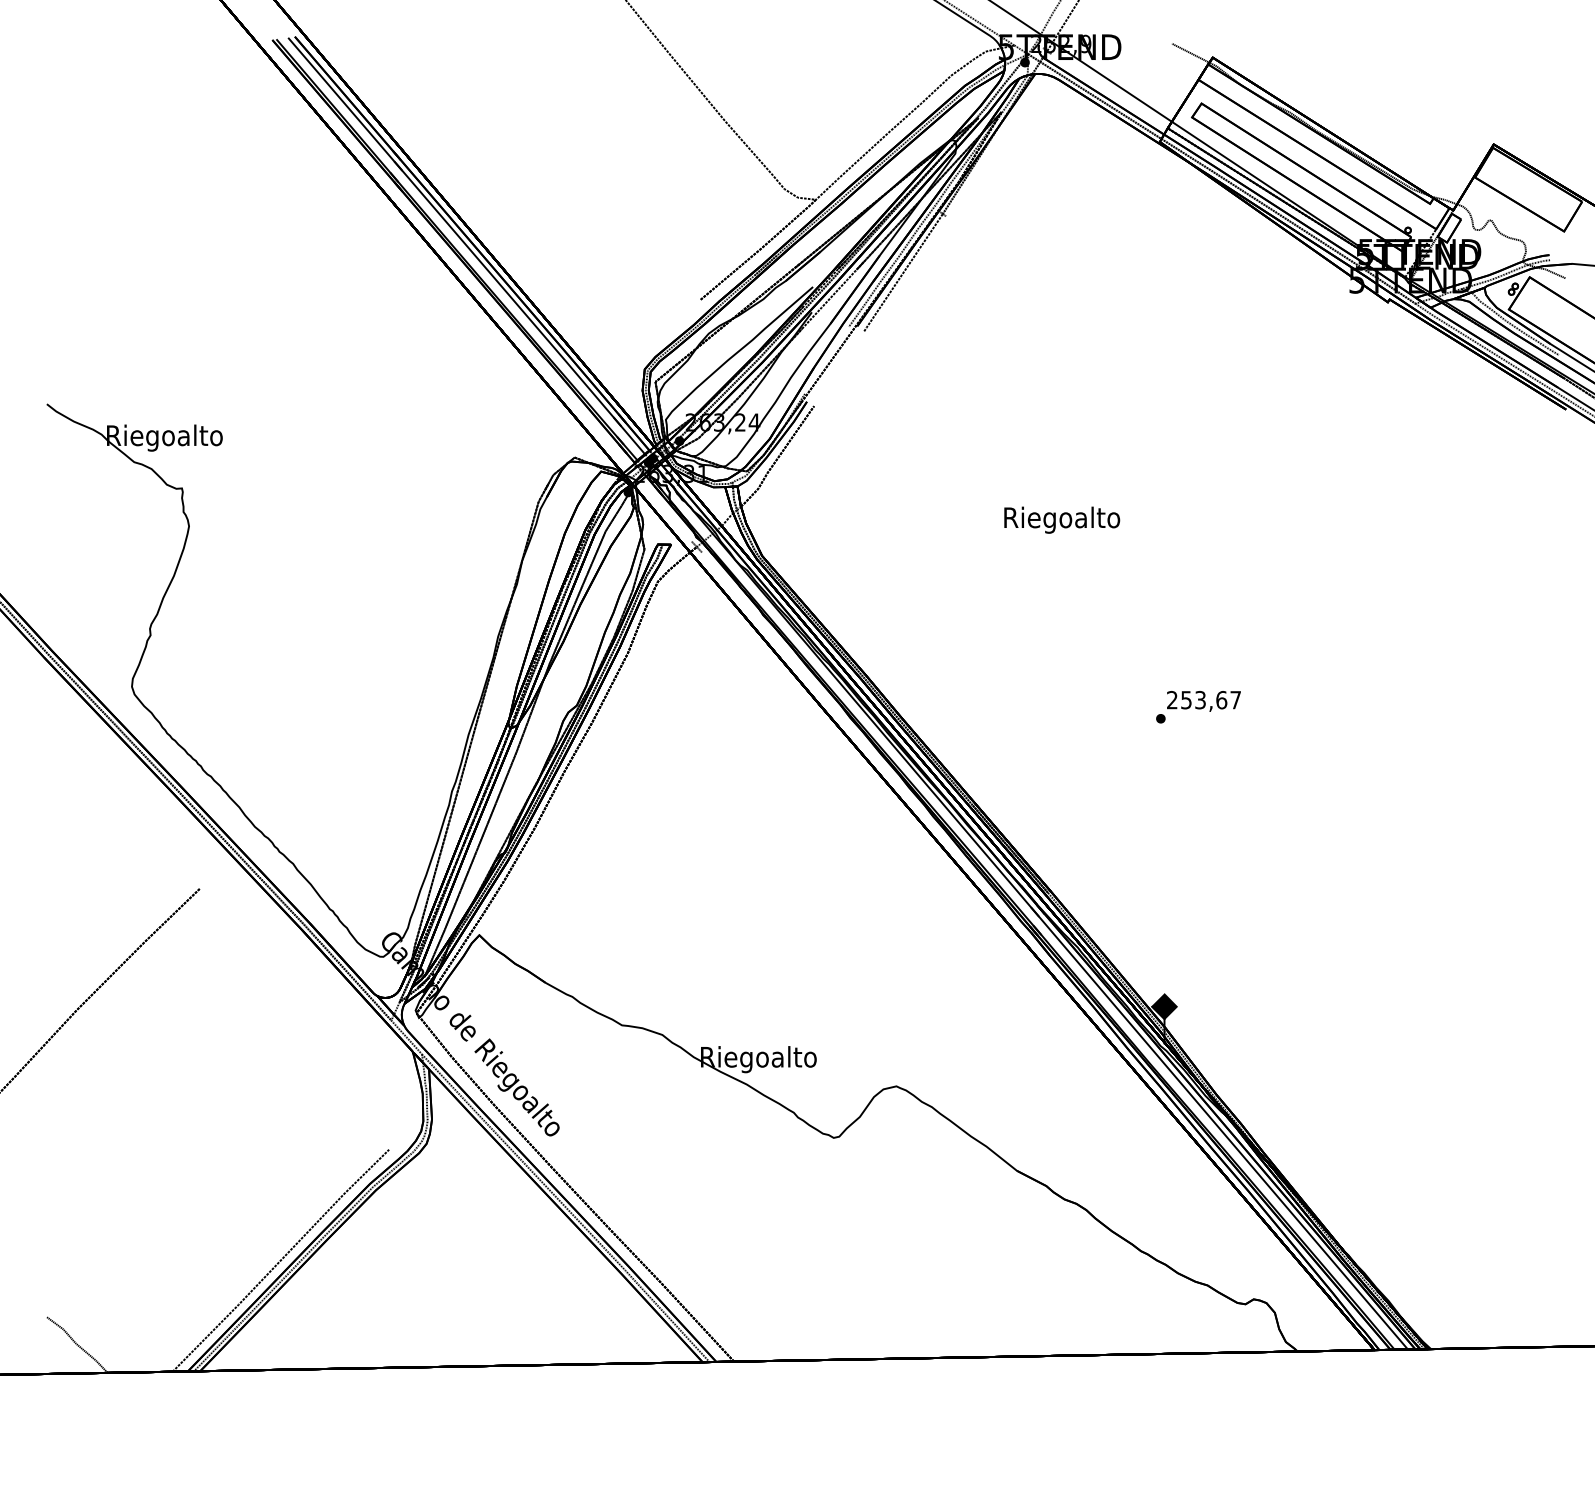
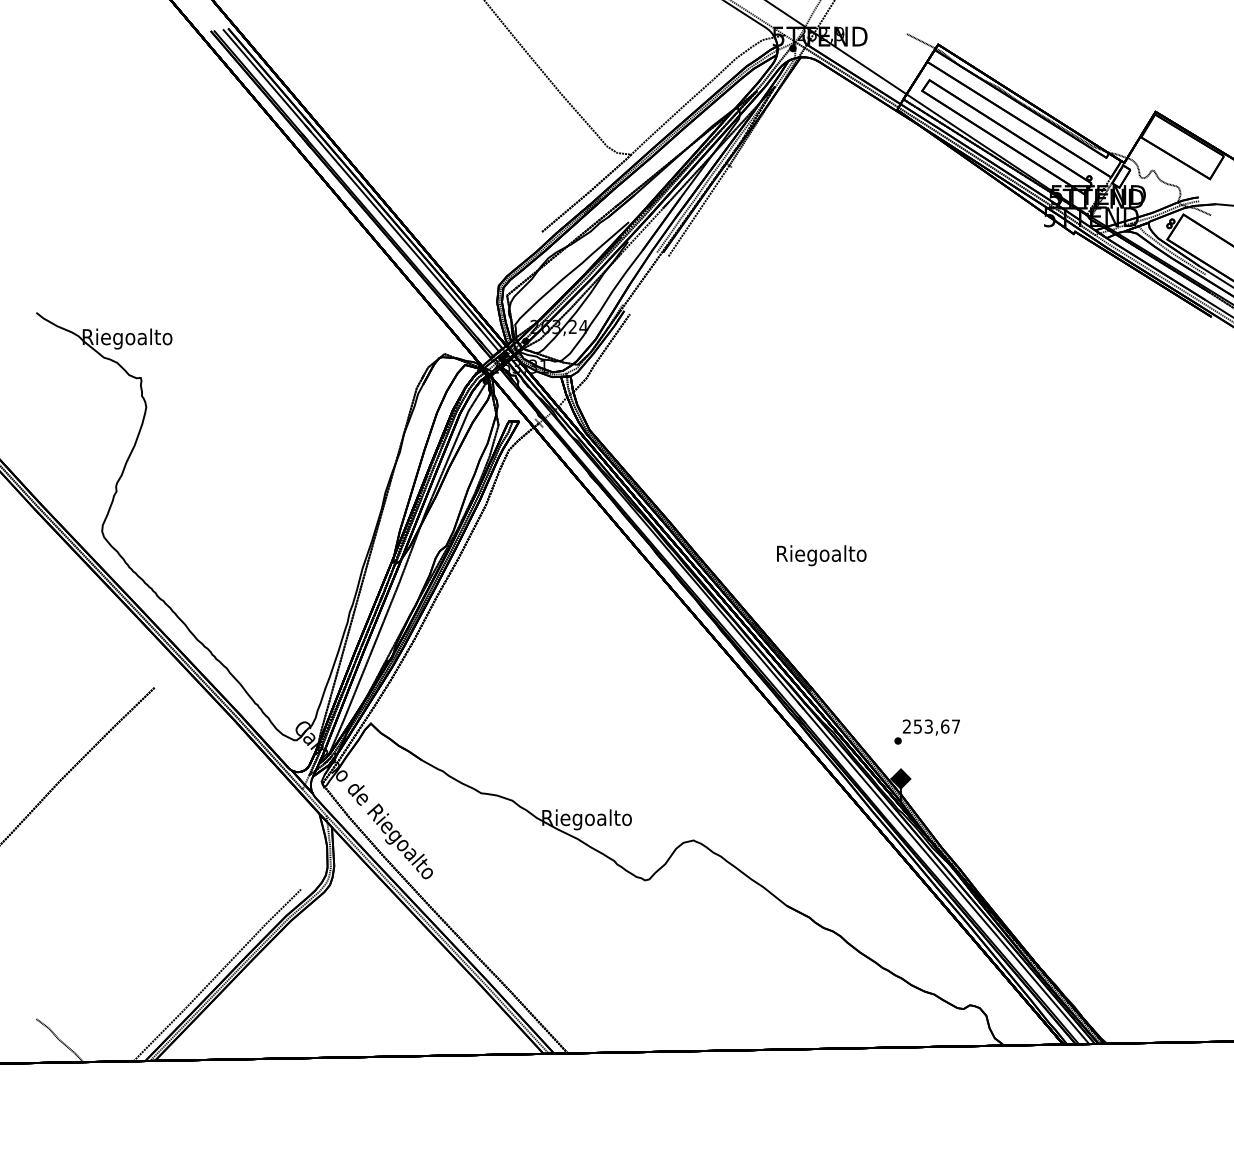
text: (1062, 519) -> (822, 555), moved
text: (1198, 707) -> (927, 732), moved

